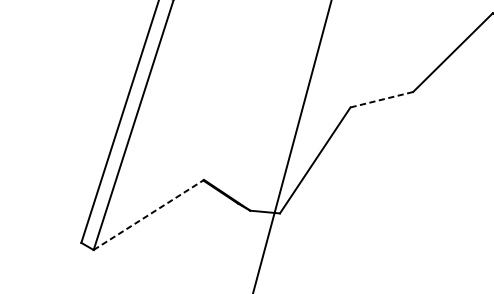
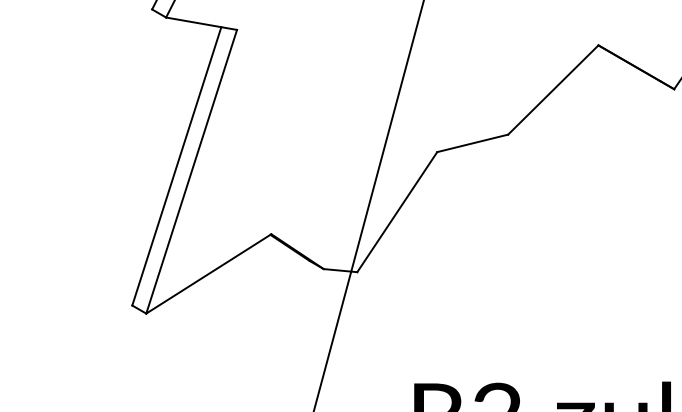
line: (381, 99) -> (472, 143), dashed -> solid
line: (149, 214) -> (209, 273), dashed -> solid

